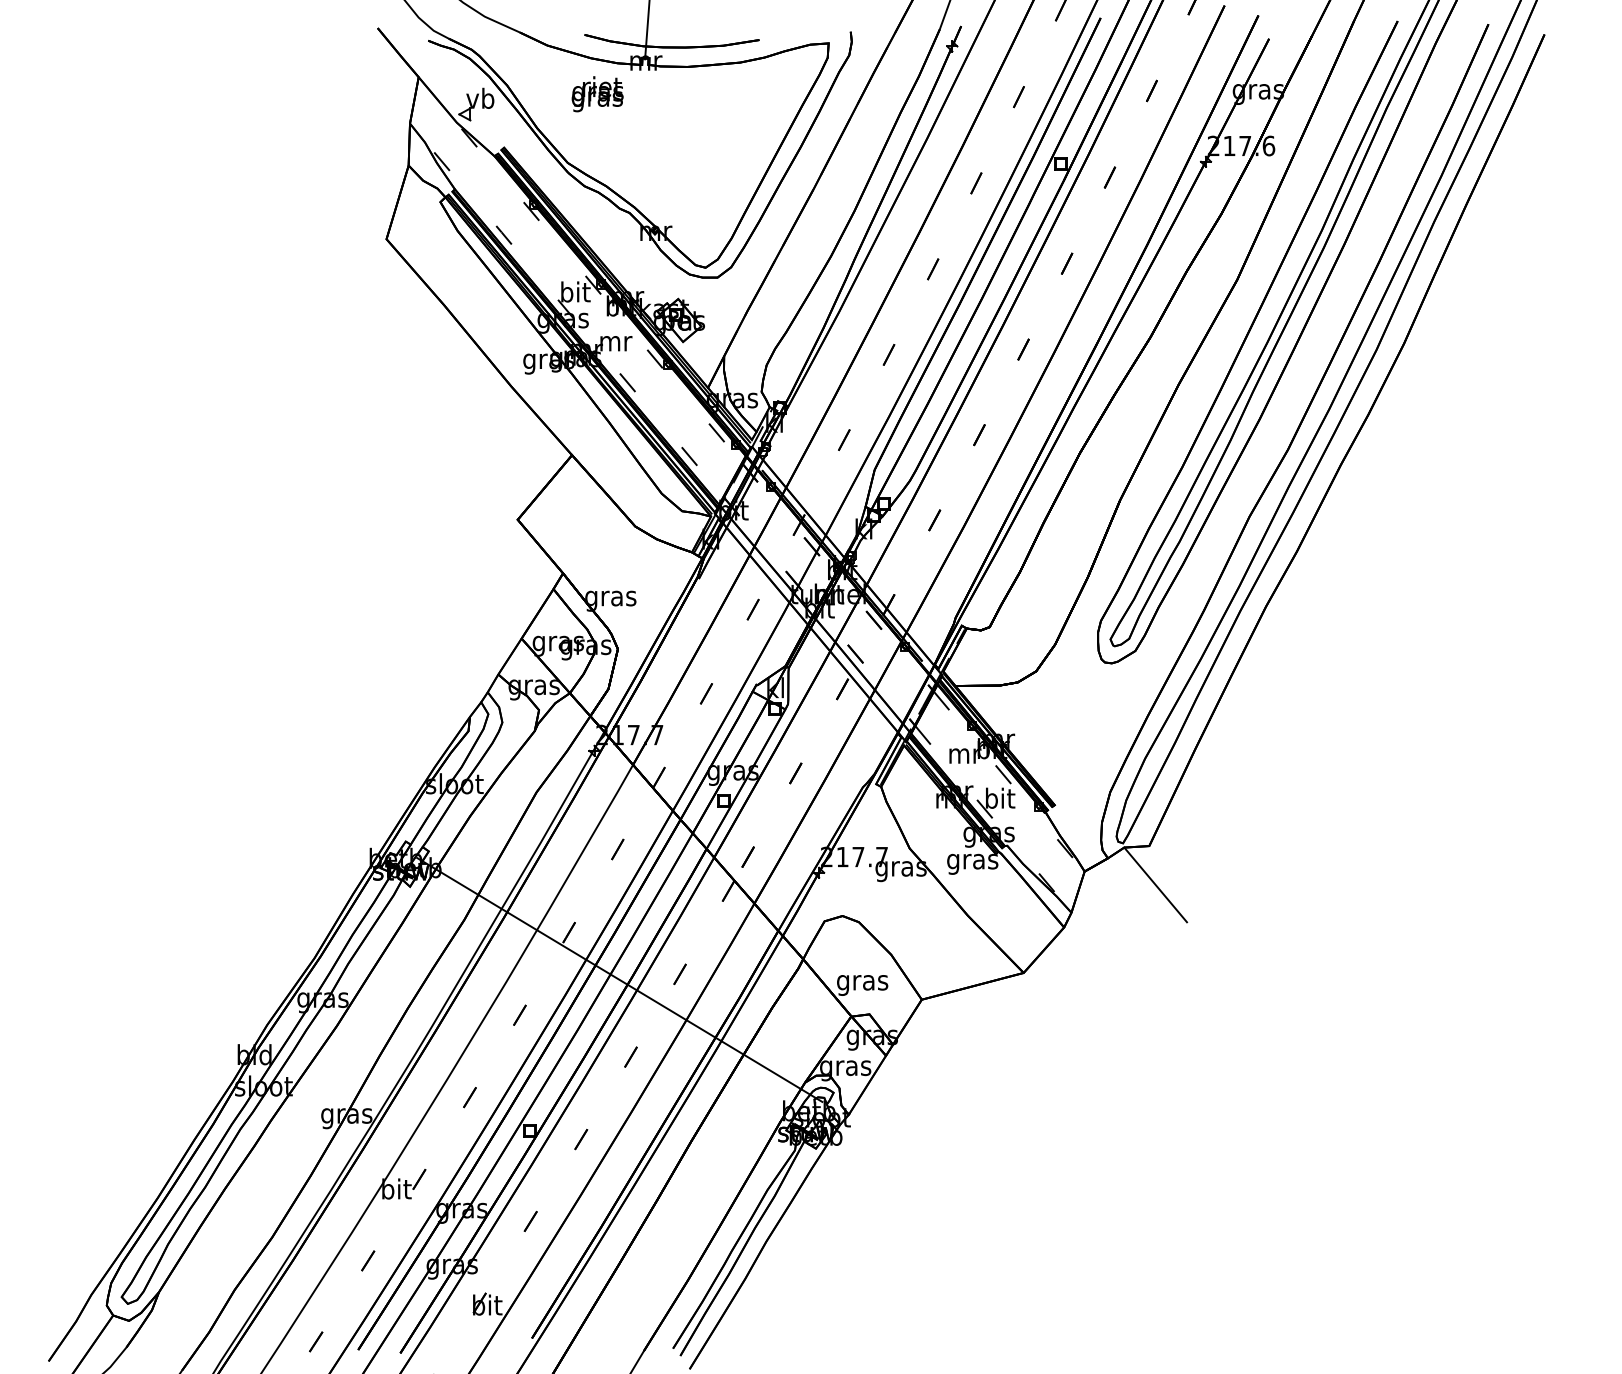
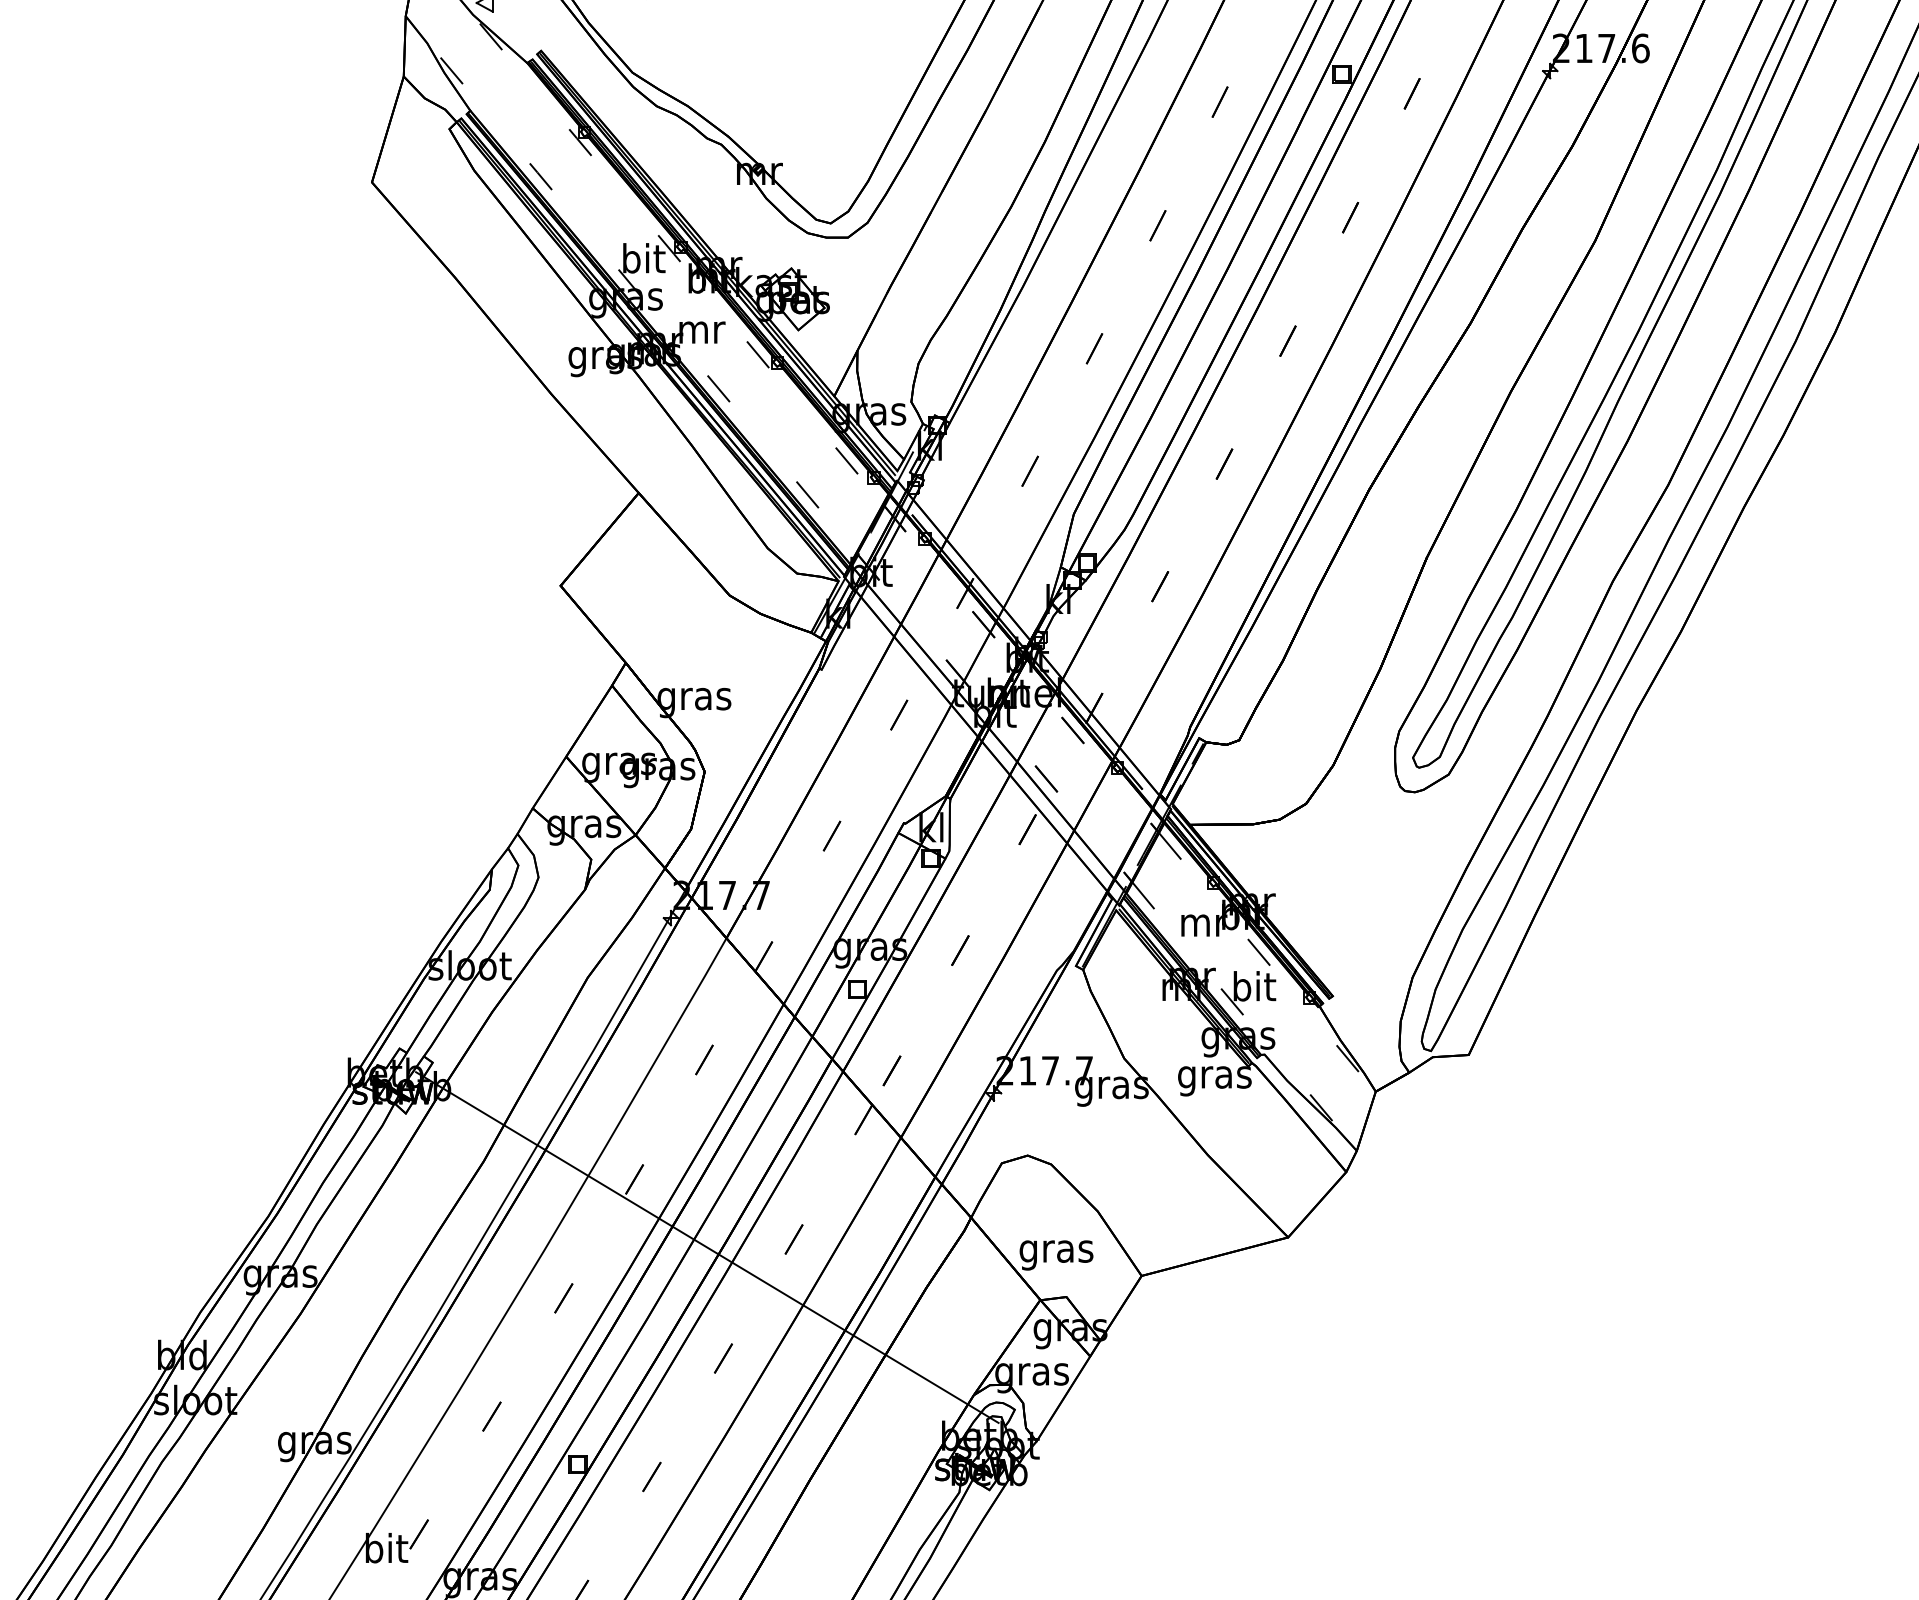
line: (1155, 884) -> (1477, 1110), removed

